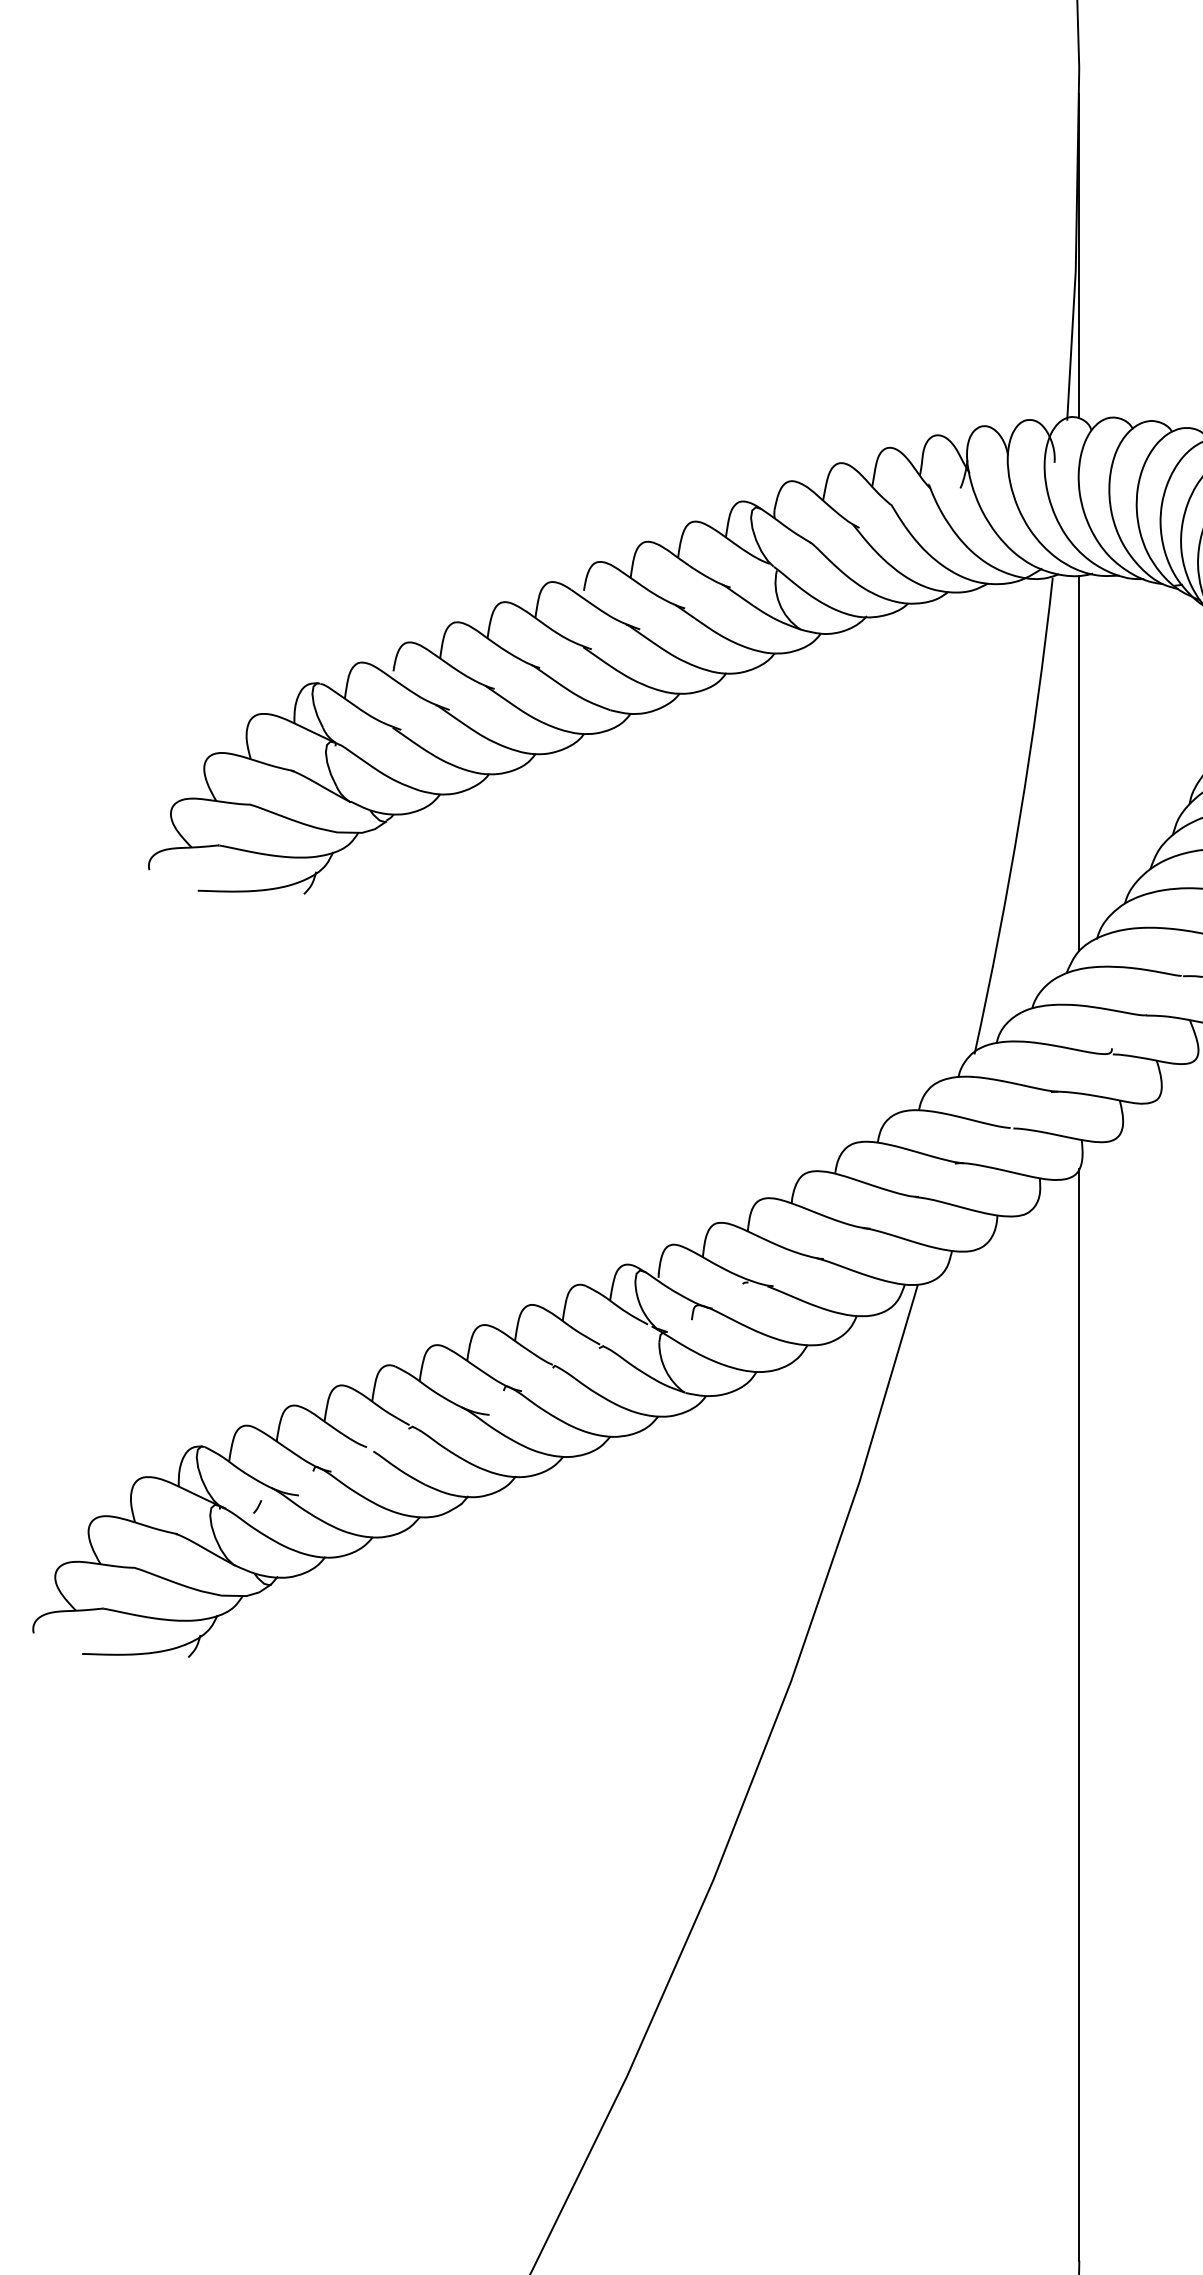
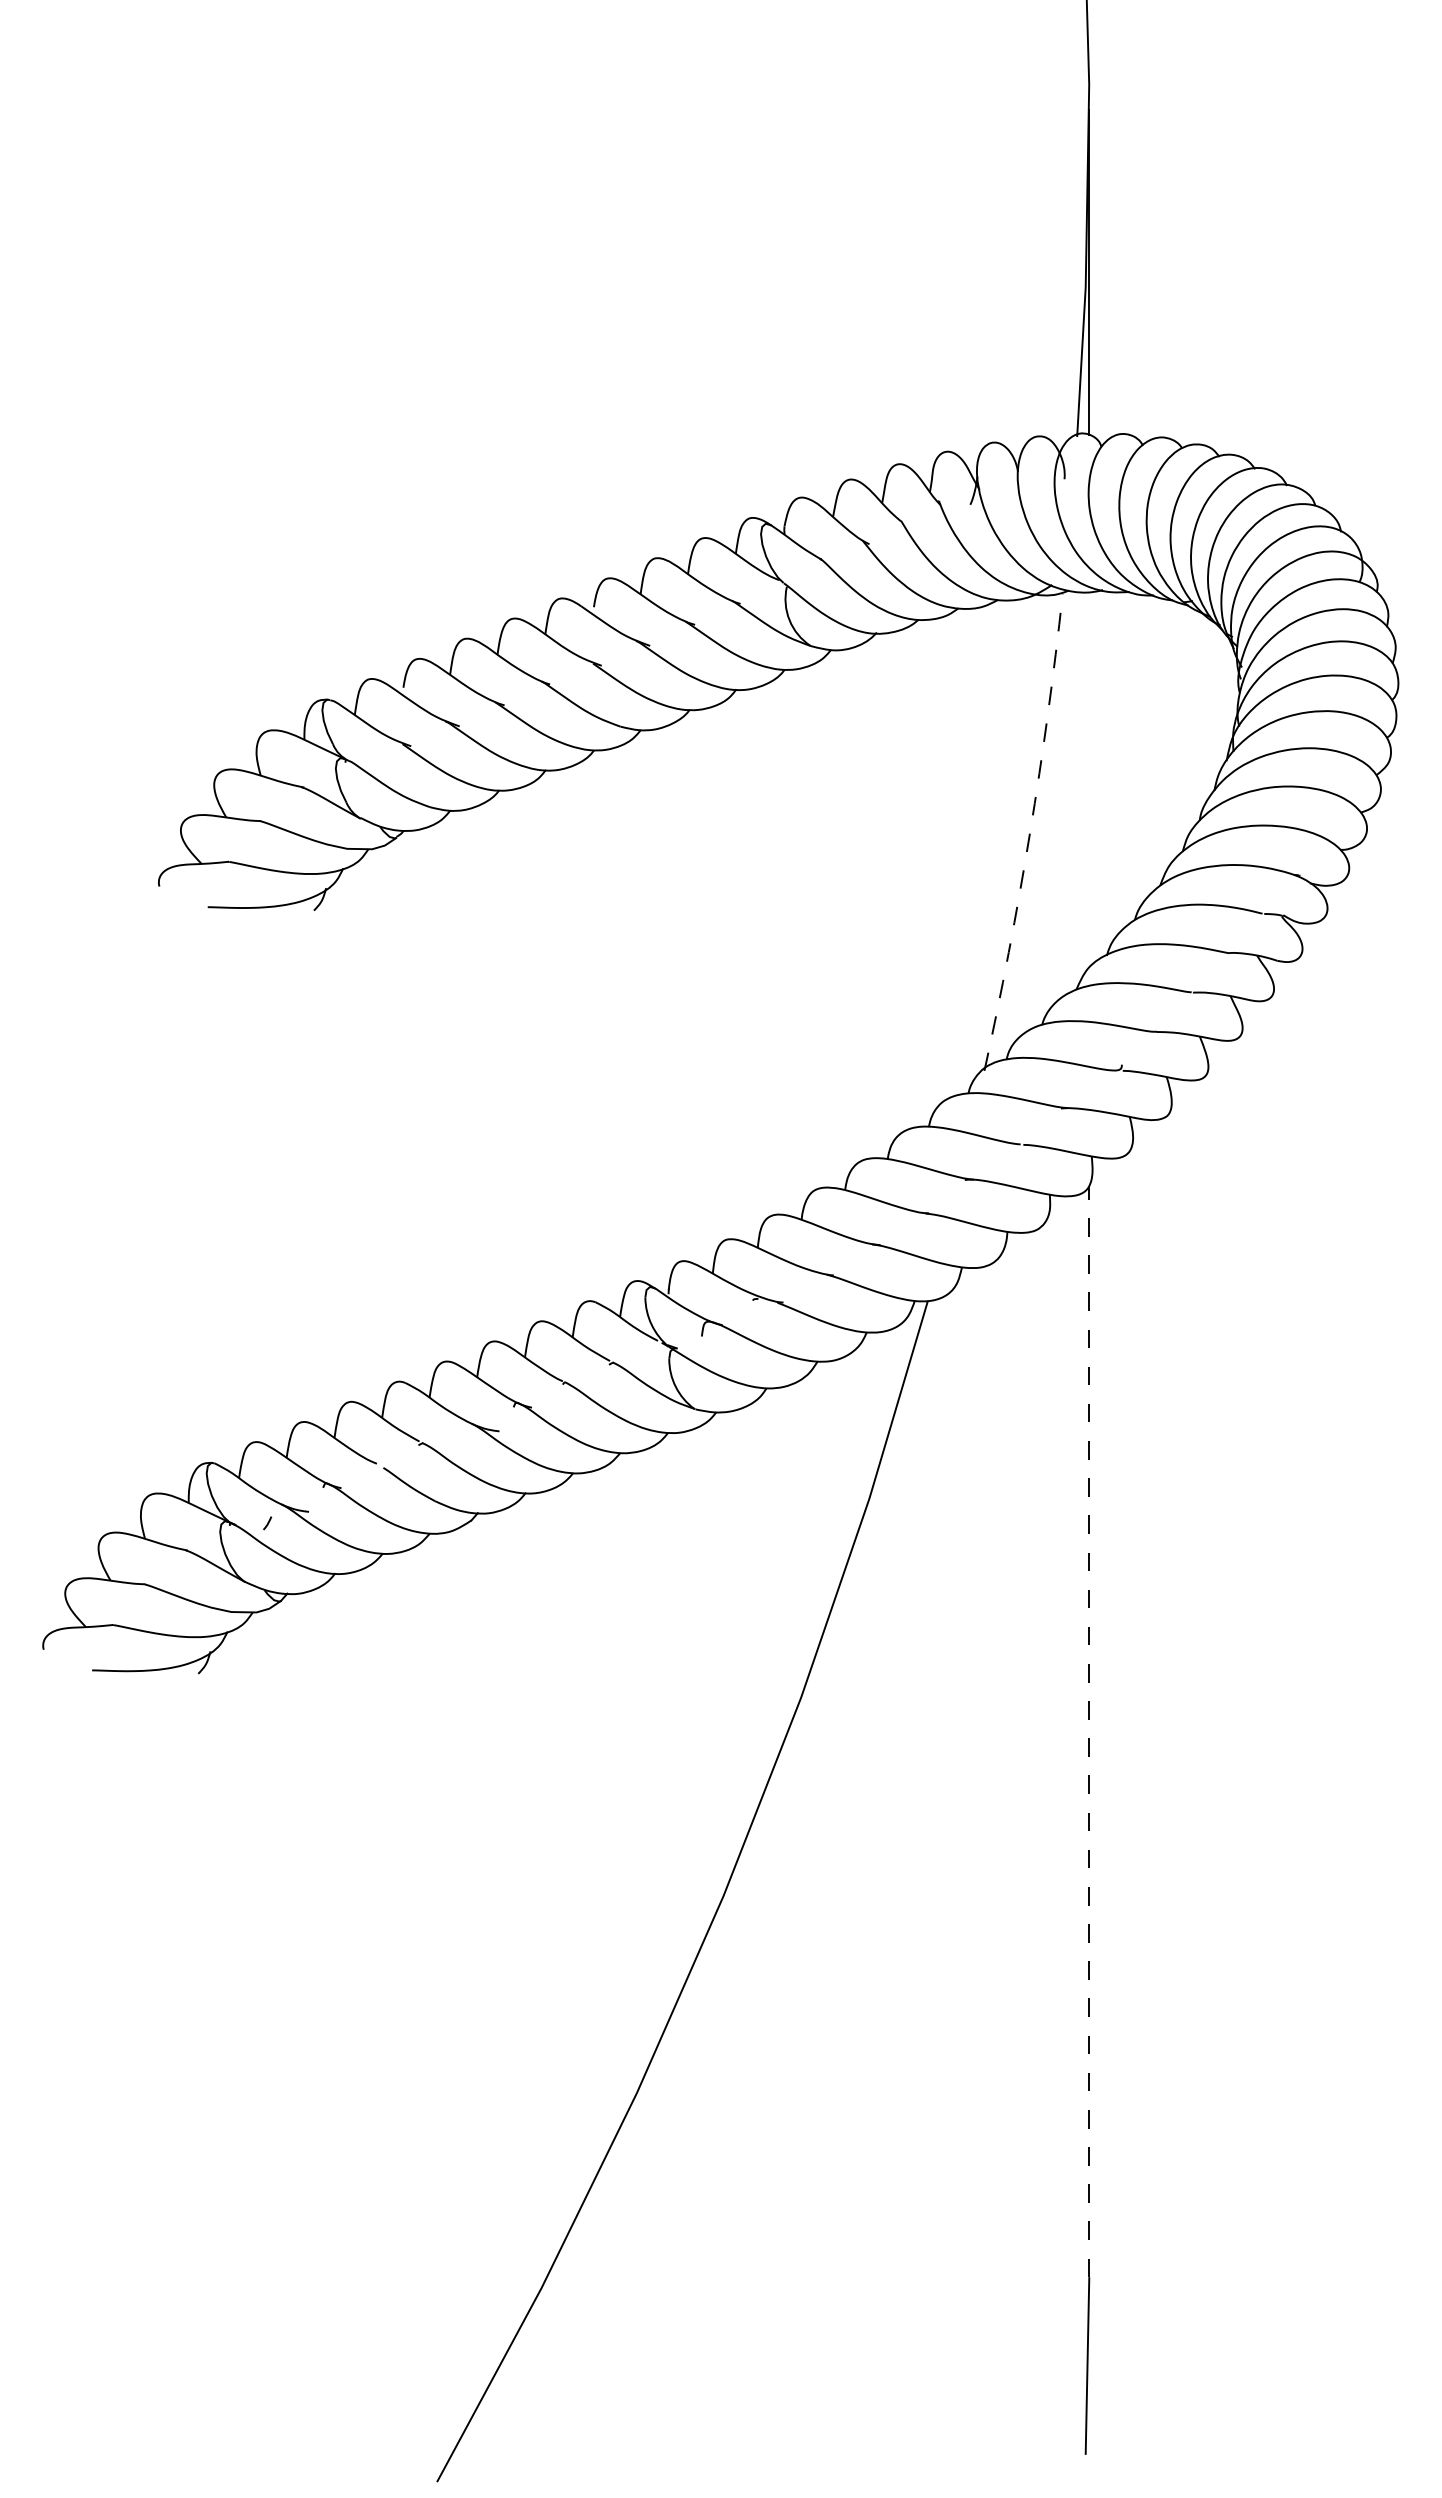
line: (1079, 763) -> (1089, 779), removed
arc: (1019, 817) -> (1029, 833), solid -> dashed
line: (1079, 1715) -> (1089, 1731), solid -> dashed

